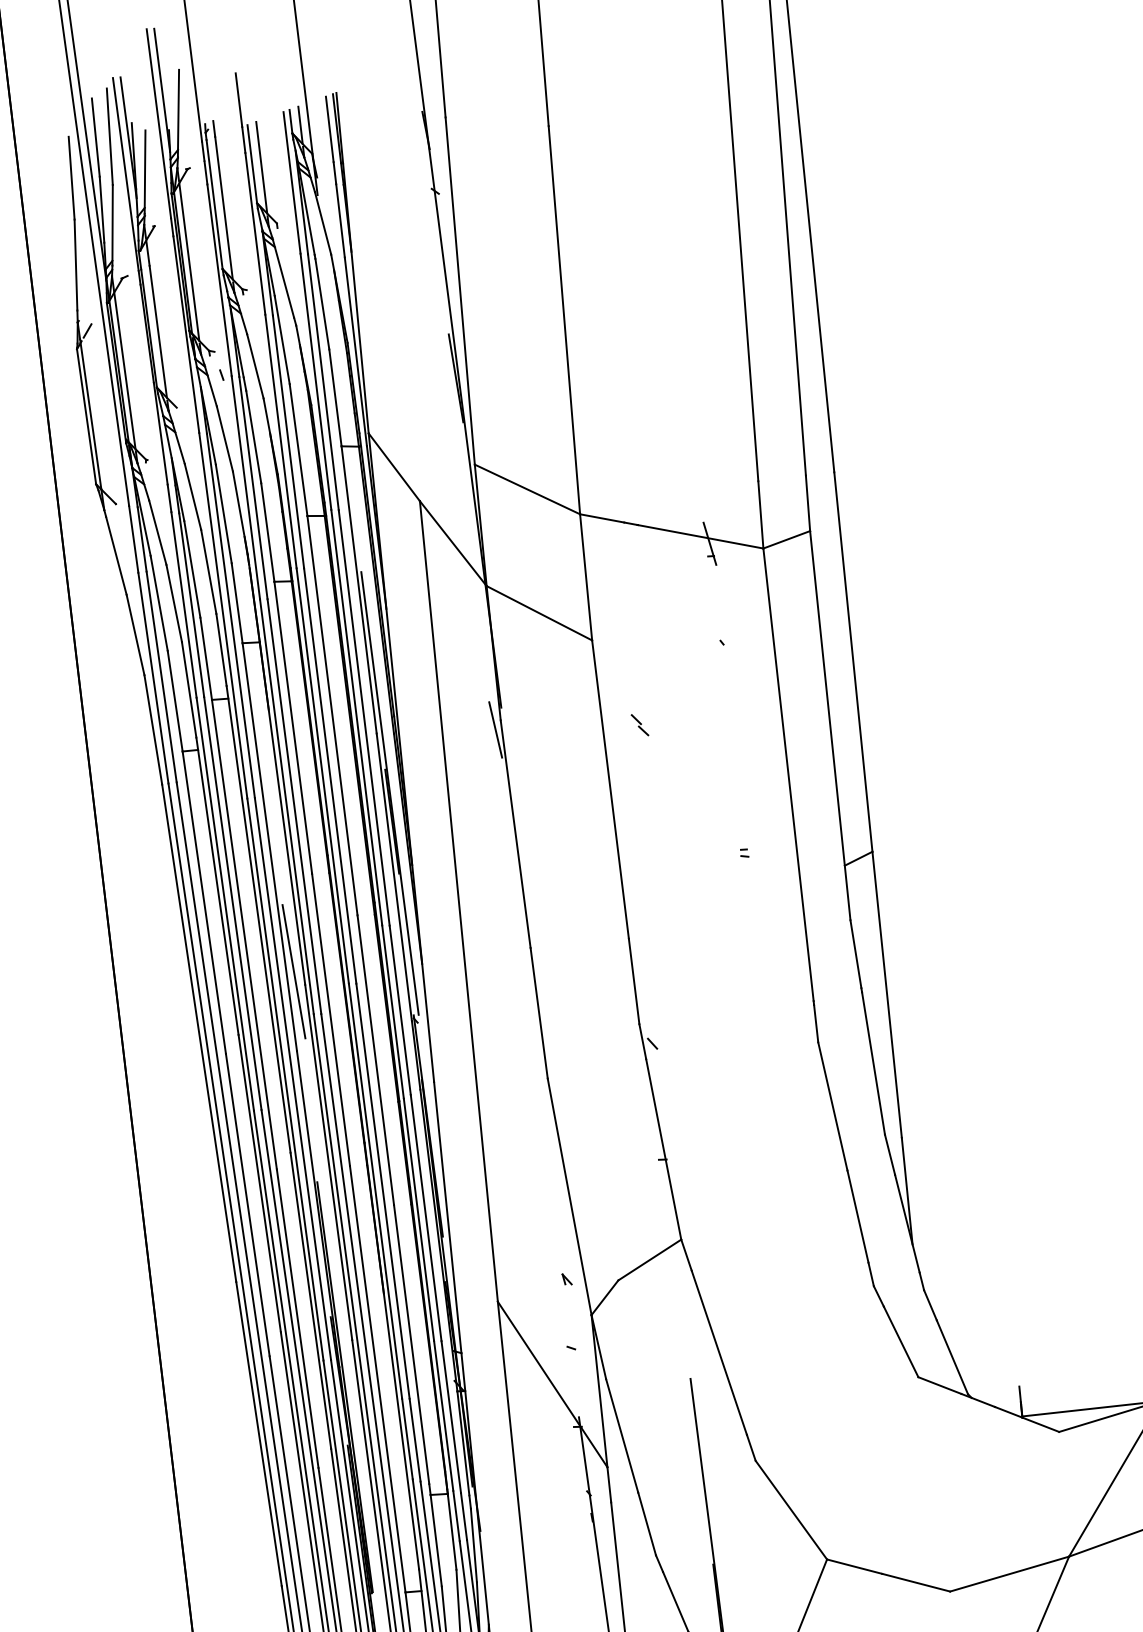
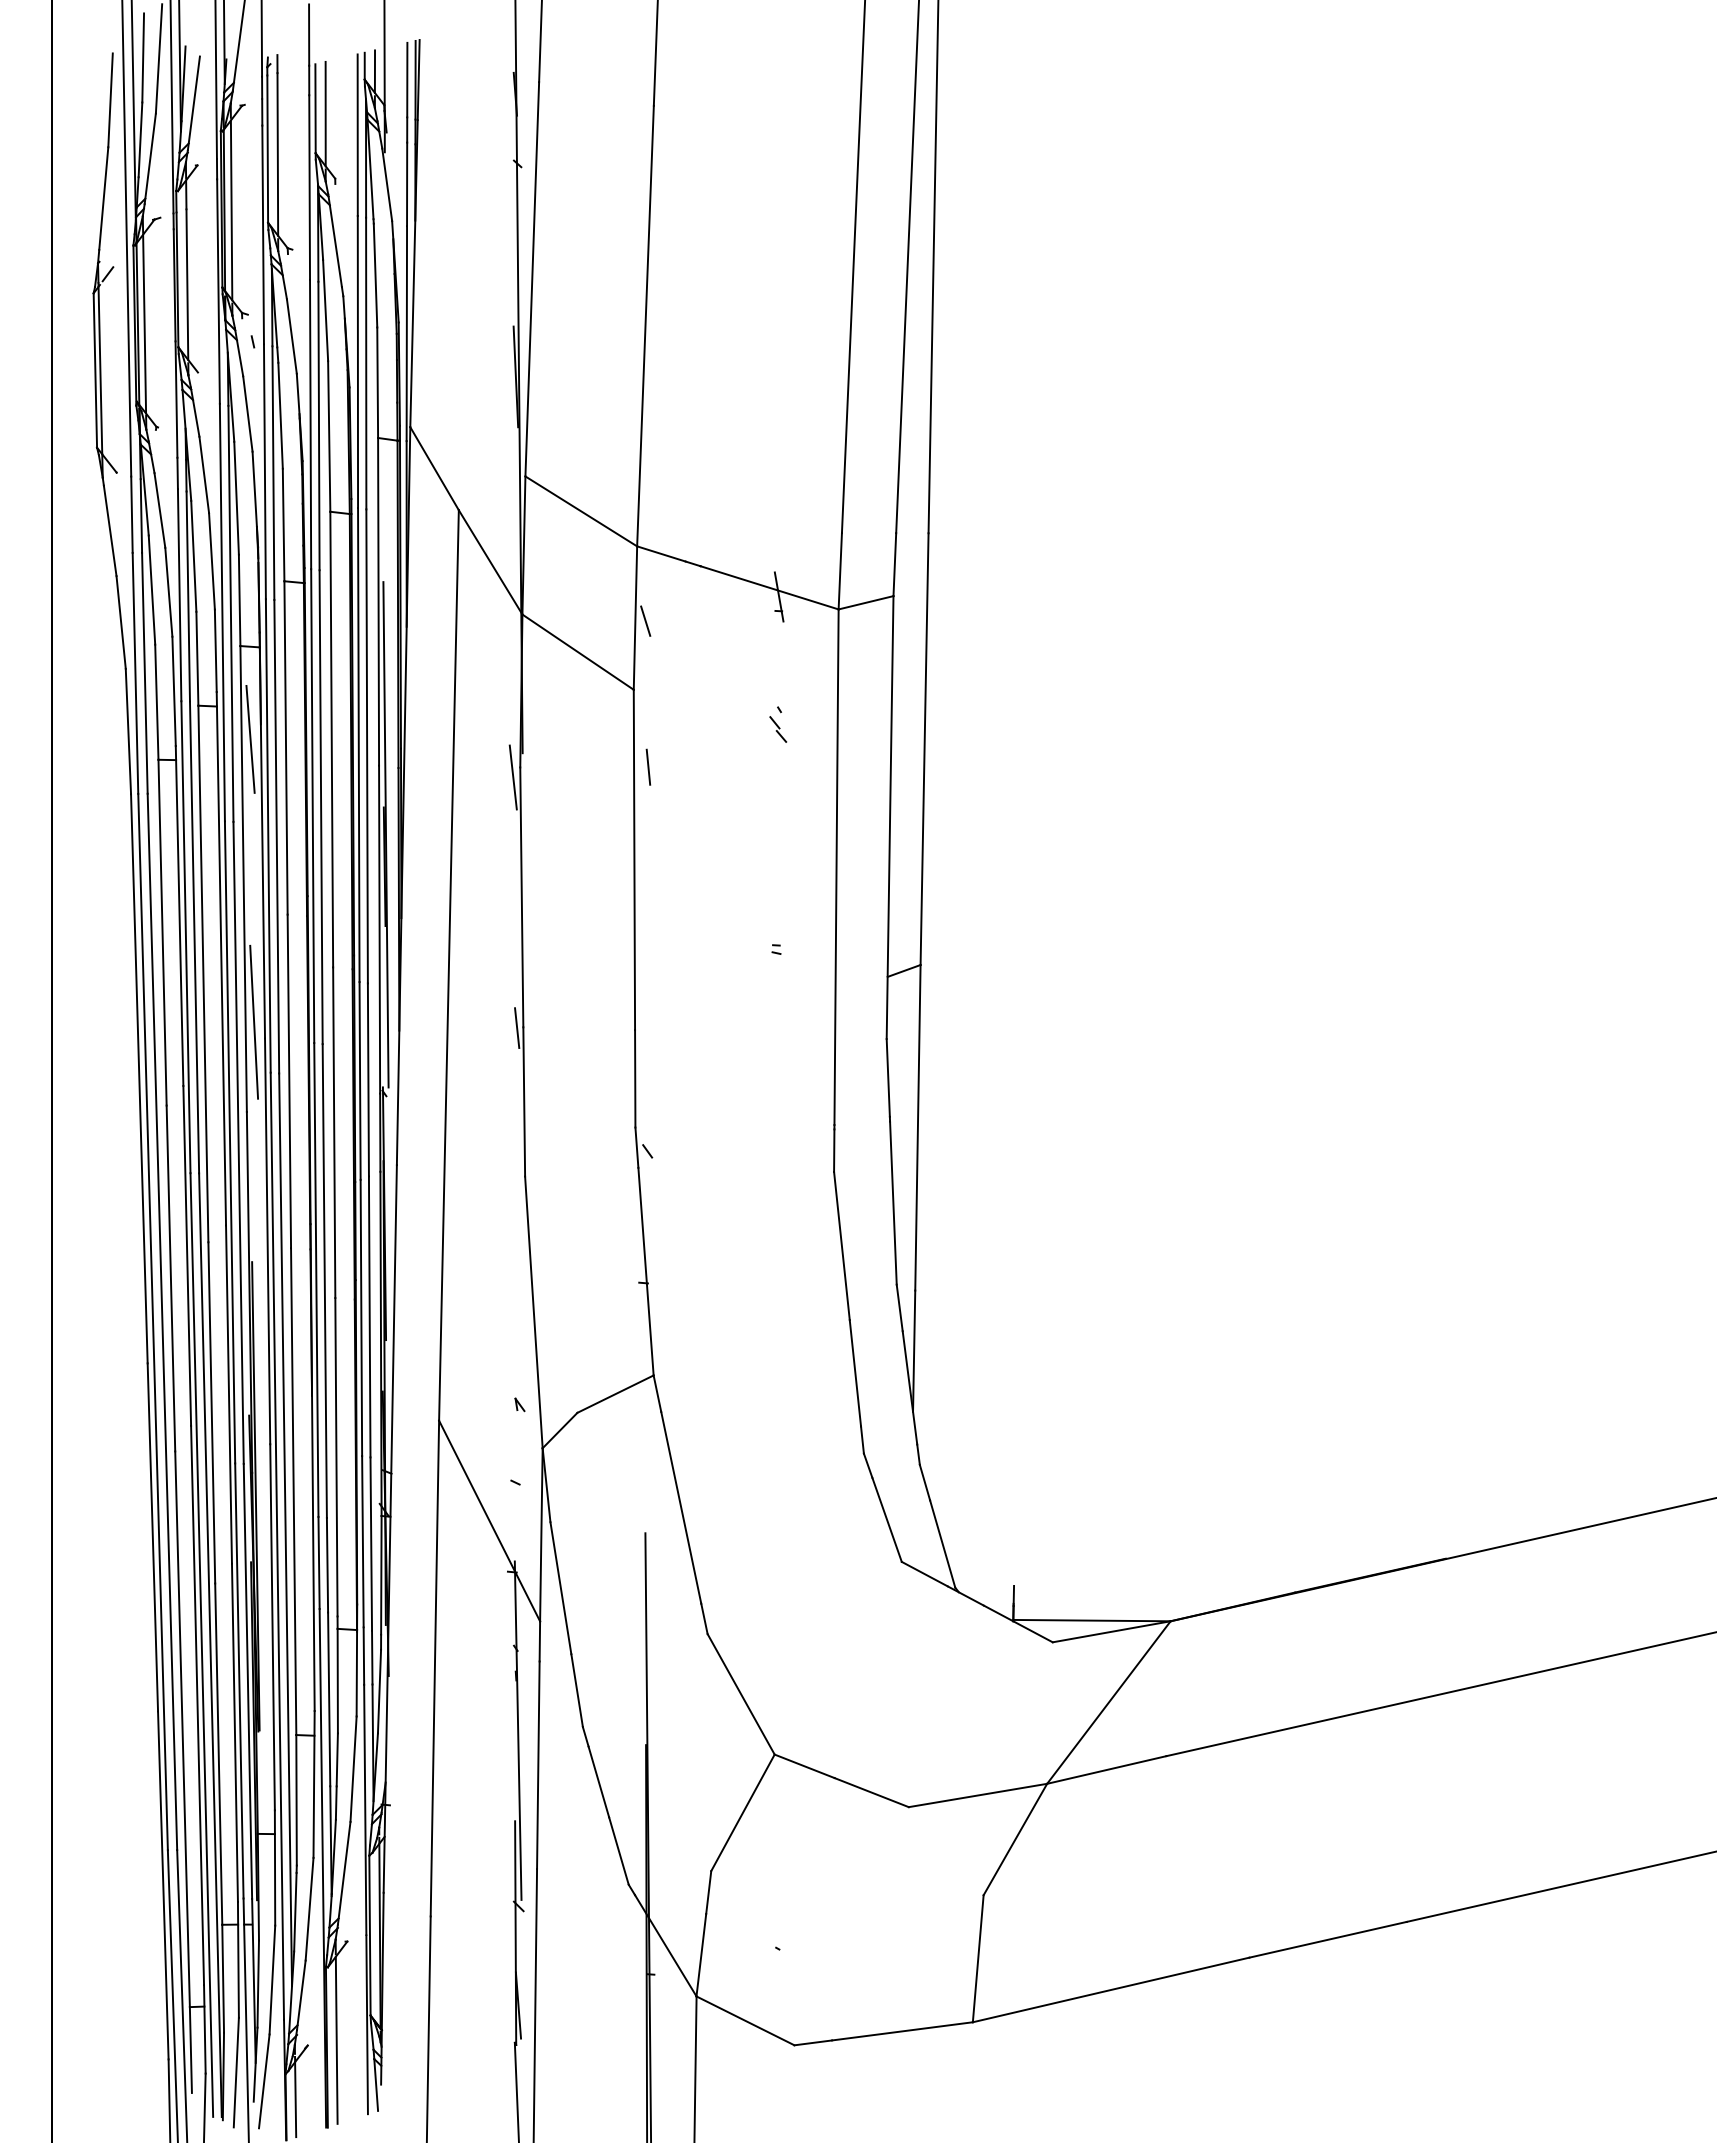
line: (595, 578) -> (645, 620), added
line: (613, 706) -> (648, 766), added
line: (261, 723) -> (250, 738), added
part: (640, 725) -> (778, 729), moved
line: (525, 948) -> (517, 1027), added

